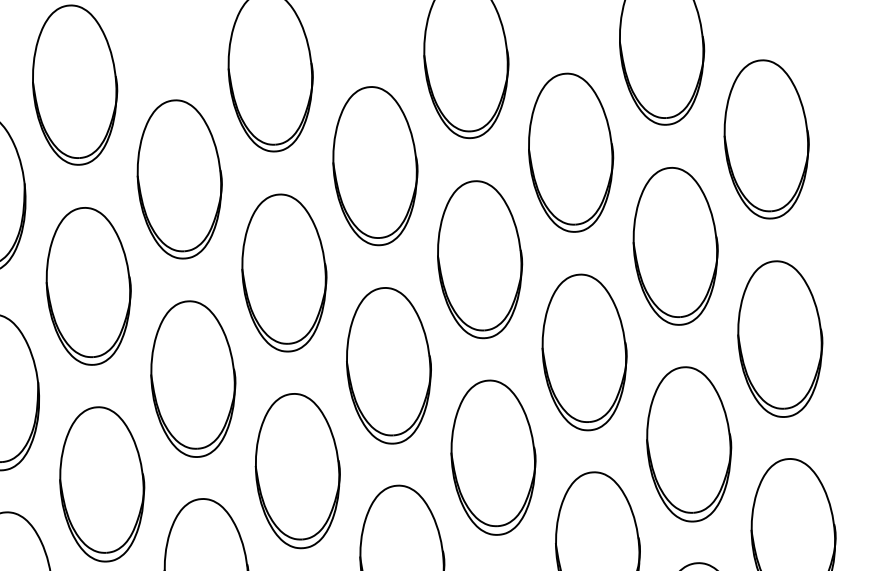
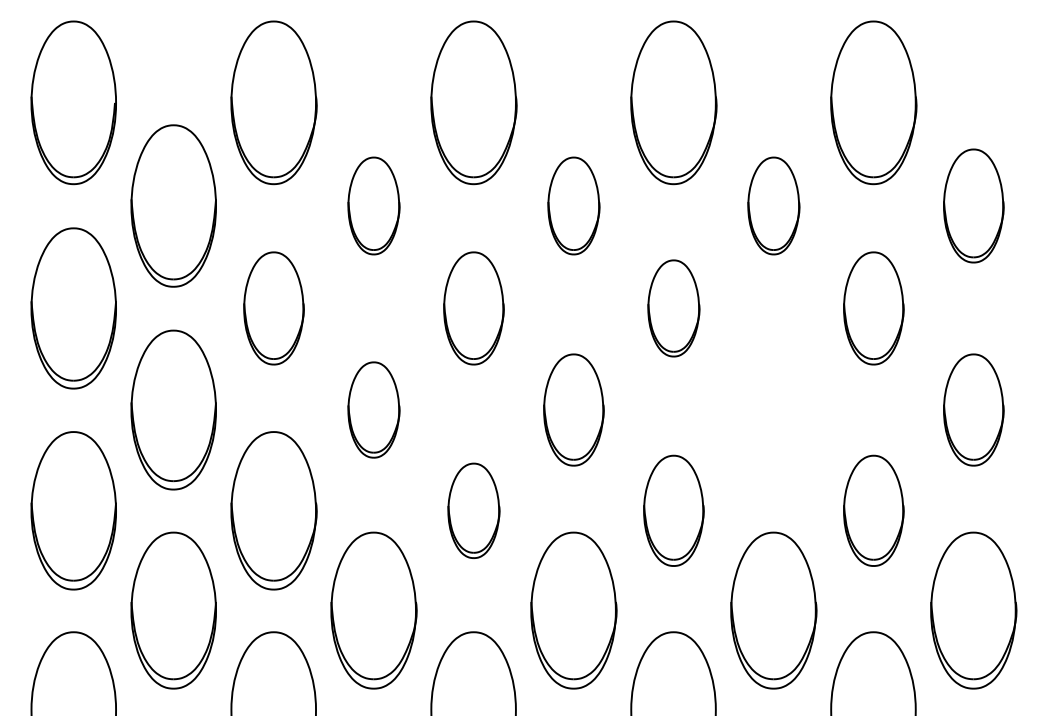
part: (766, 138) -> (973, 205), size x0.7
part: (570, 152) -> (773, 205), size x0.6
part: (374, 165) -> (573, 205), size x0.6
part: (179, 178) -> (373, 205), size x0.6
part: (675, 246) -> (873, 308), size x0.7
part: (479, 259) -> (673, 308), size x0.6
part: (283, 273) -> (473, 308), size x0.7
part: (88, 286) -> (273, 308), size x0.7
part: (780, 338) -> (973, 409), size x0.7
part: (584, 351) -> (773, 409), removed
part: (388, 365) -> (573, 409), size x0.7
part: (192, 378) -> (373, 409), size x0.6
part: (688, 444) -> (873, 510), size x0.7
part: (493, 457) -> (673, 510), size x0.7
part: (297, 470) -> (473, 510), size x0.6

